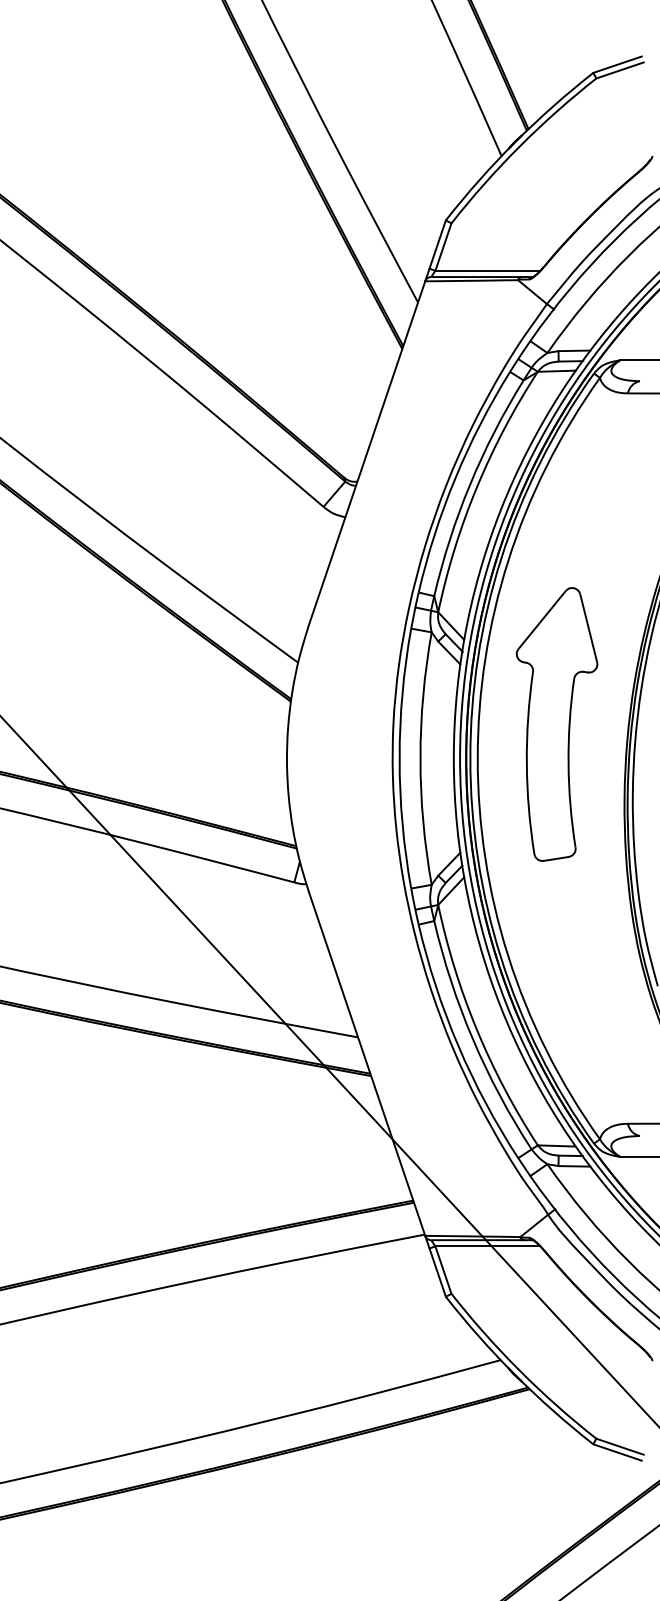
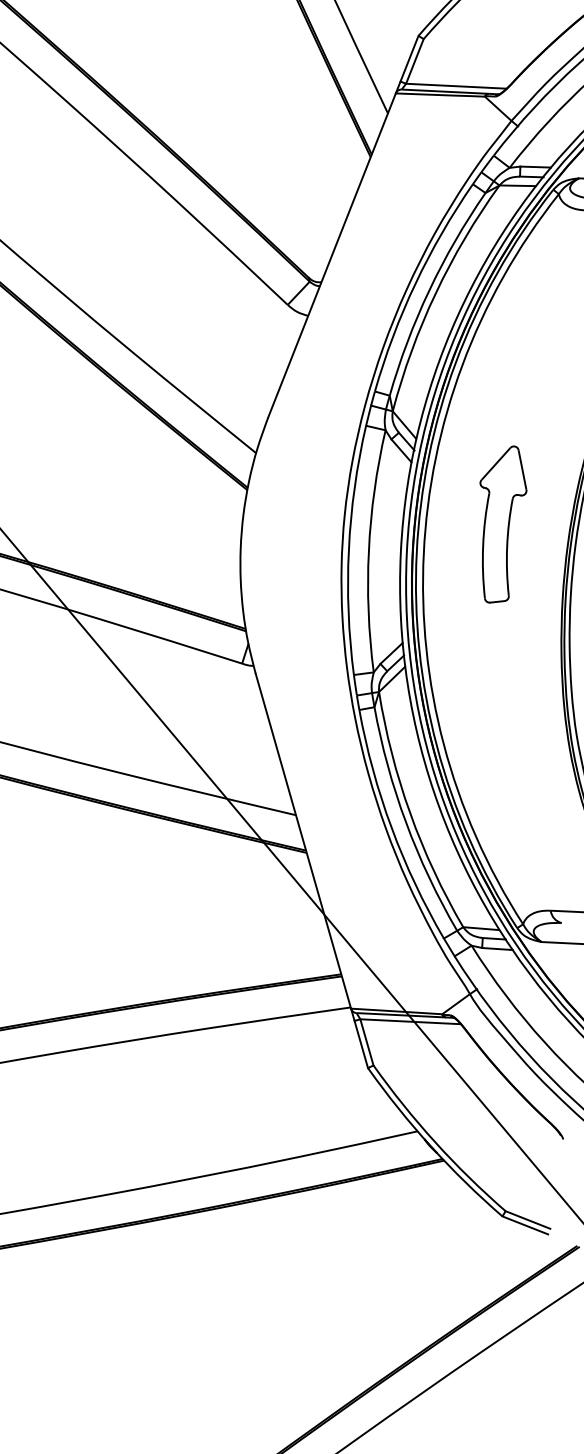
part: (557, 724) -> (501, 524), size x0.6

